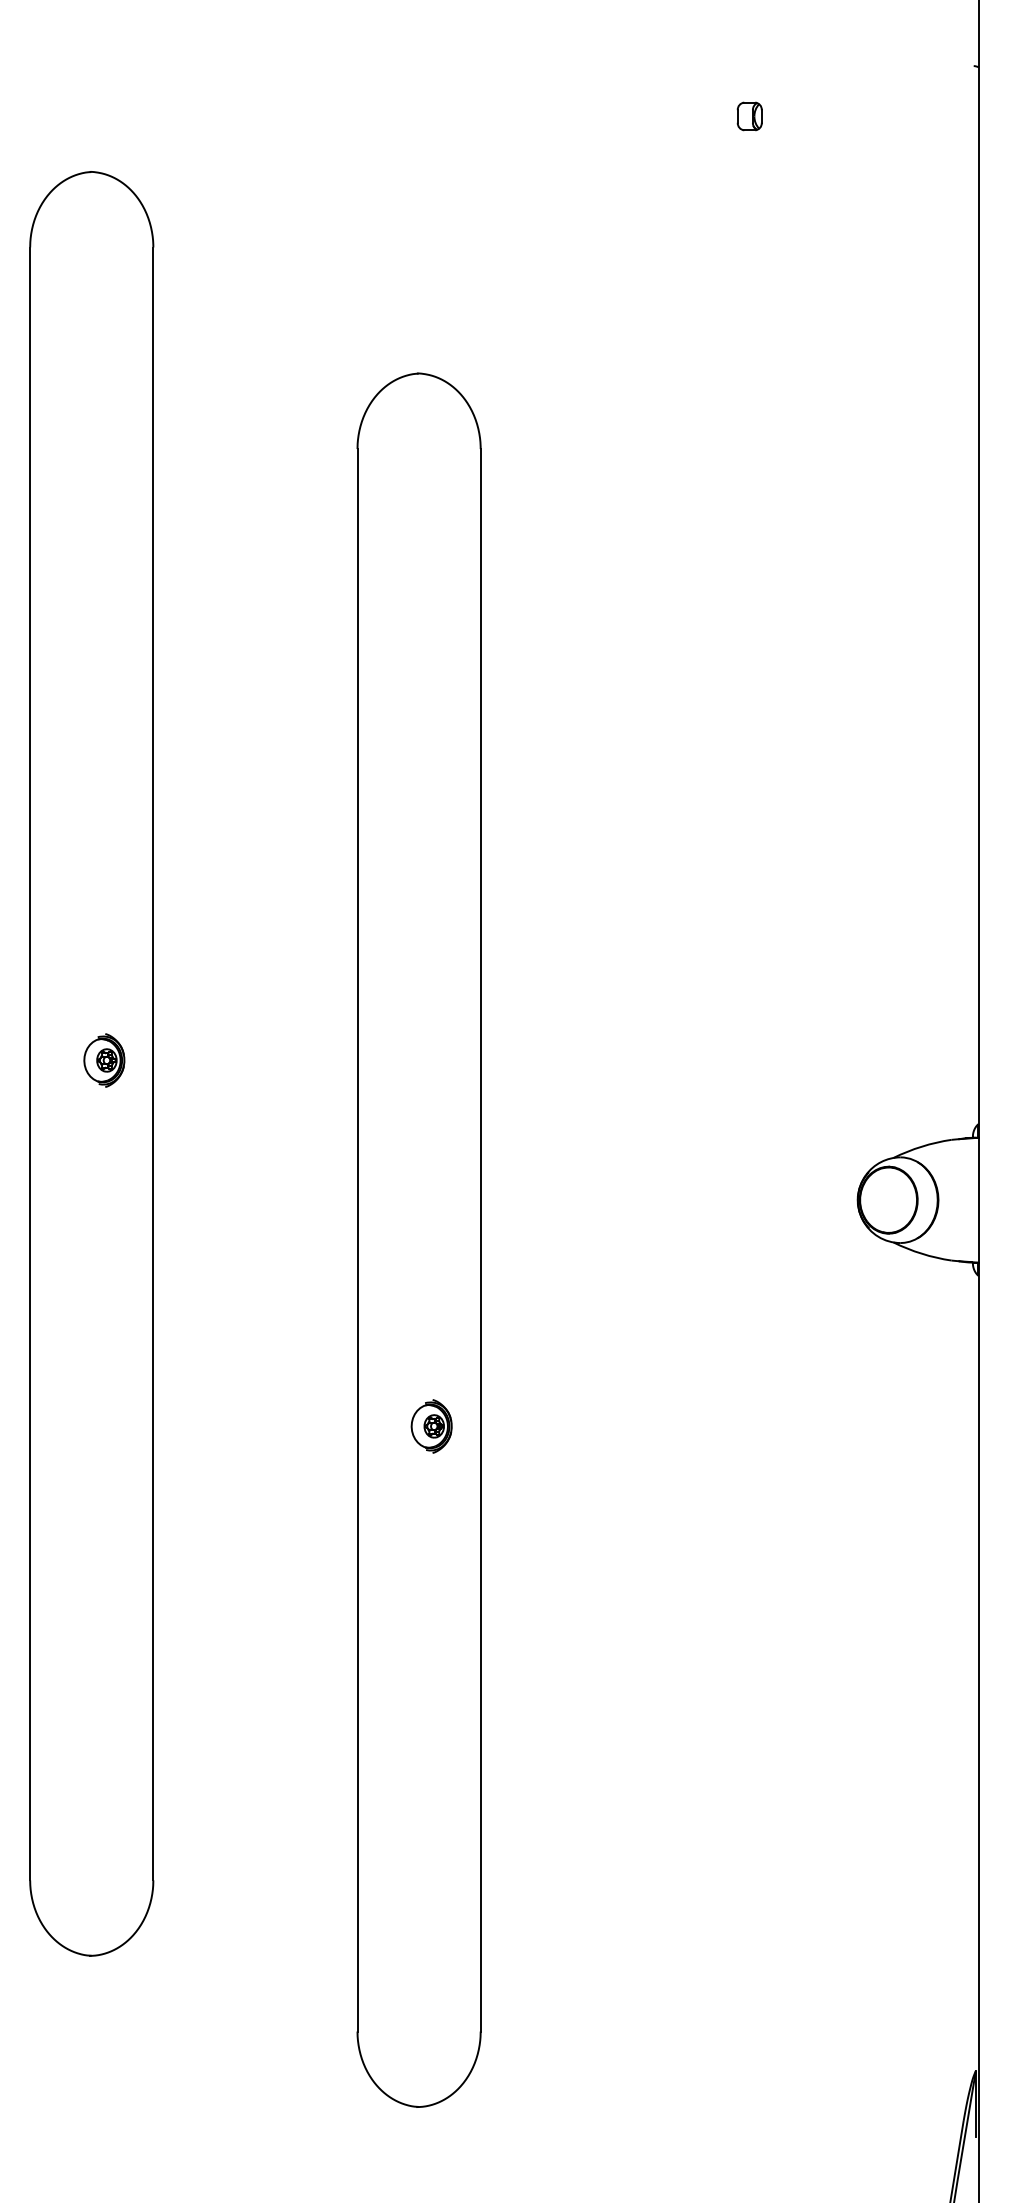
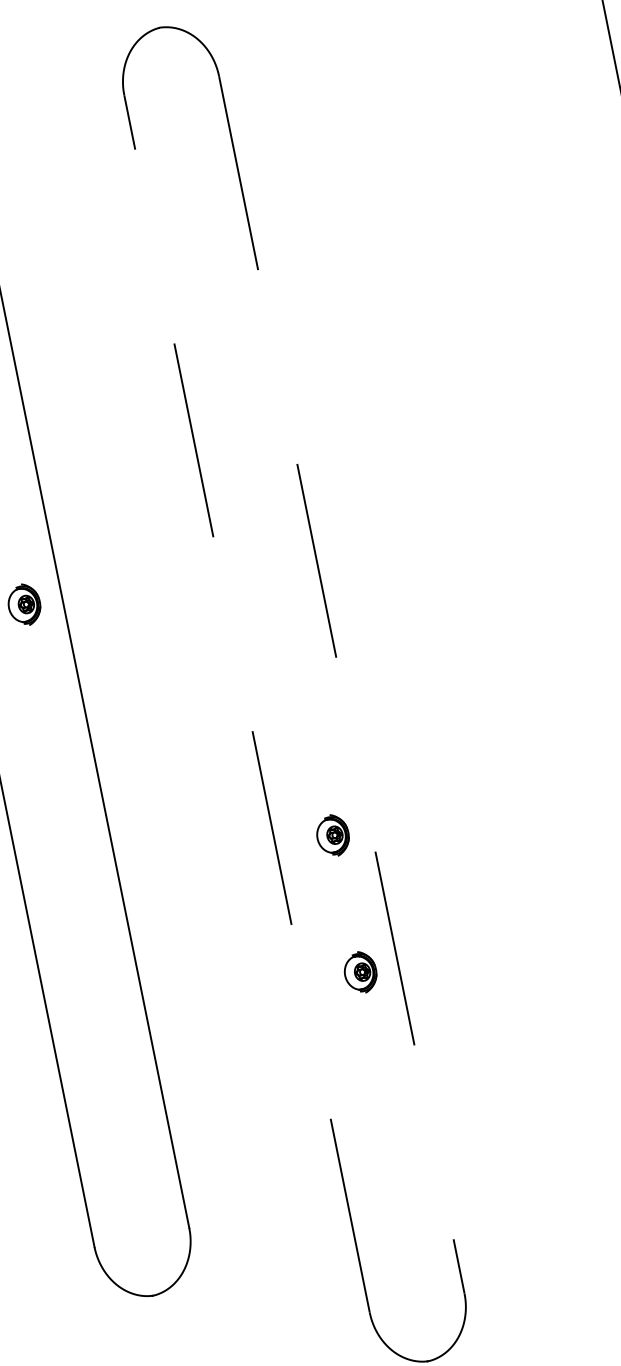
line: (357, 1239) -> (246, 703), solid -> dashed
line: (480, 1240) -> (341, 685), solid -> dashed
part: (431, 1604) -> (360, 972), added

